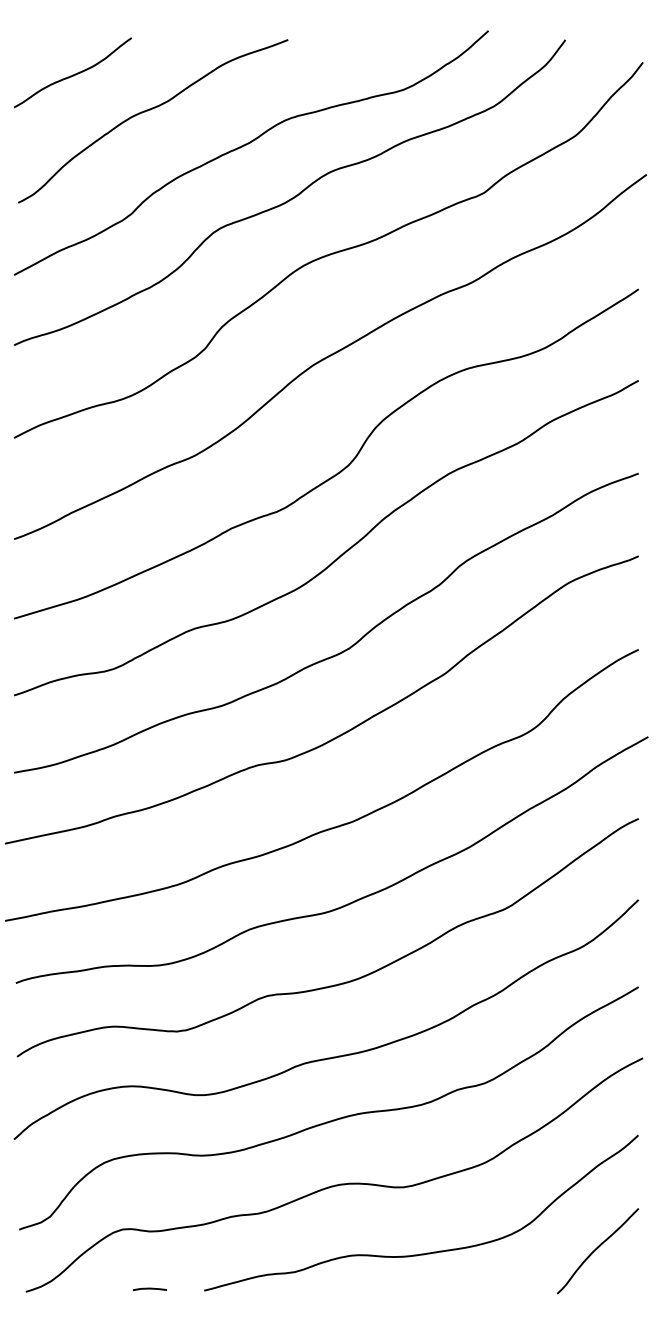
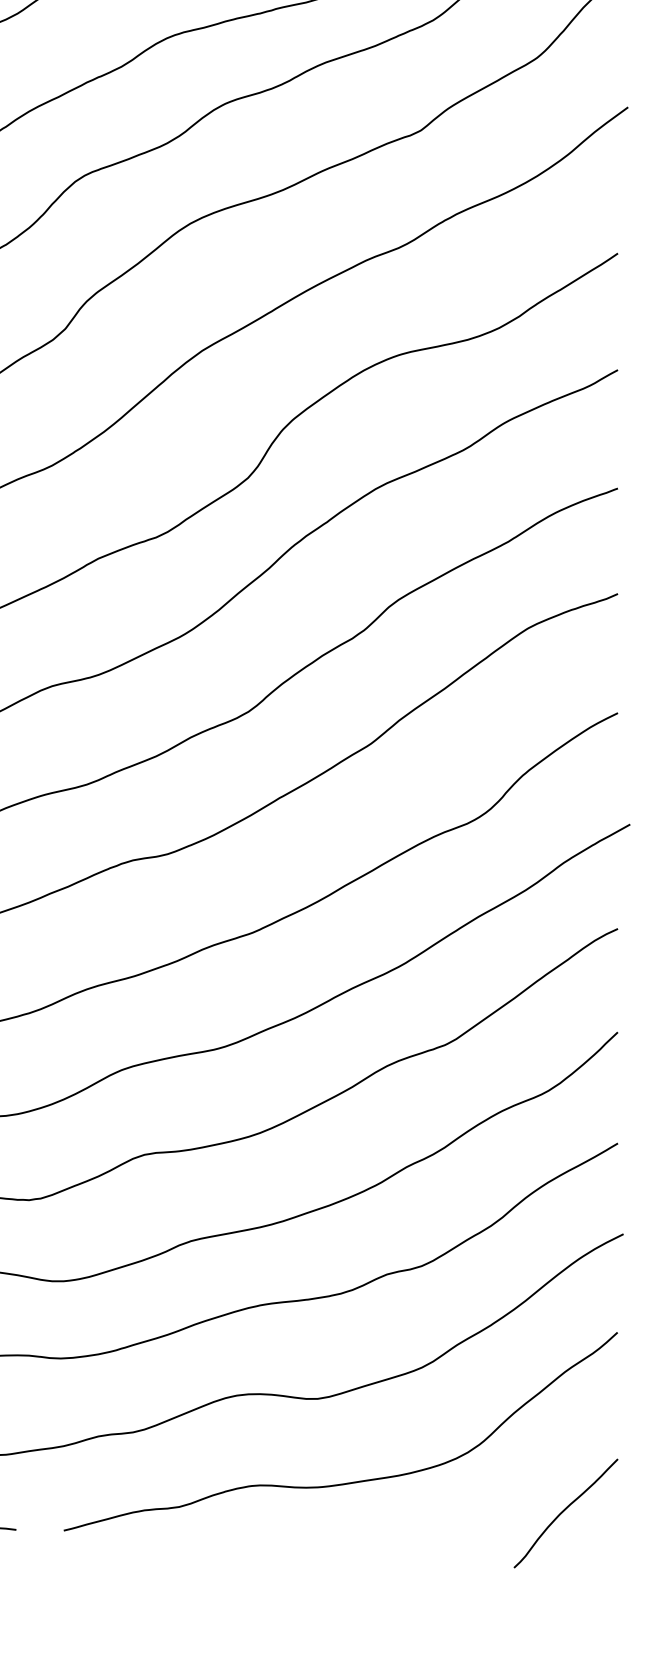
curve: (596, 1250) -> (564, 1512), moved

